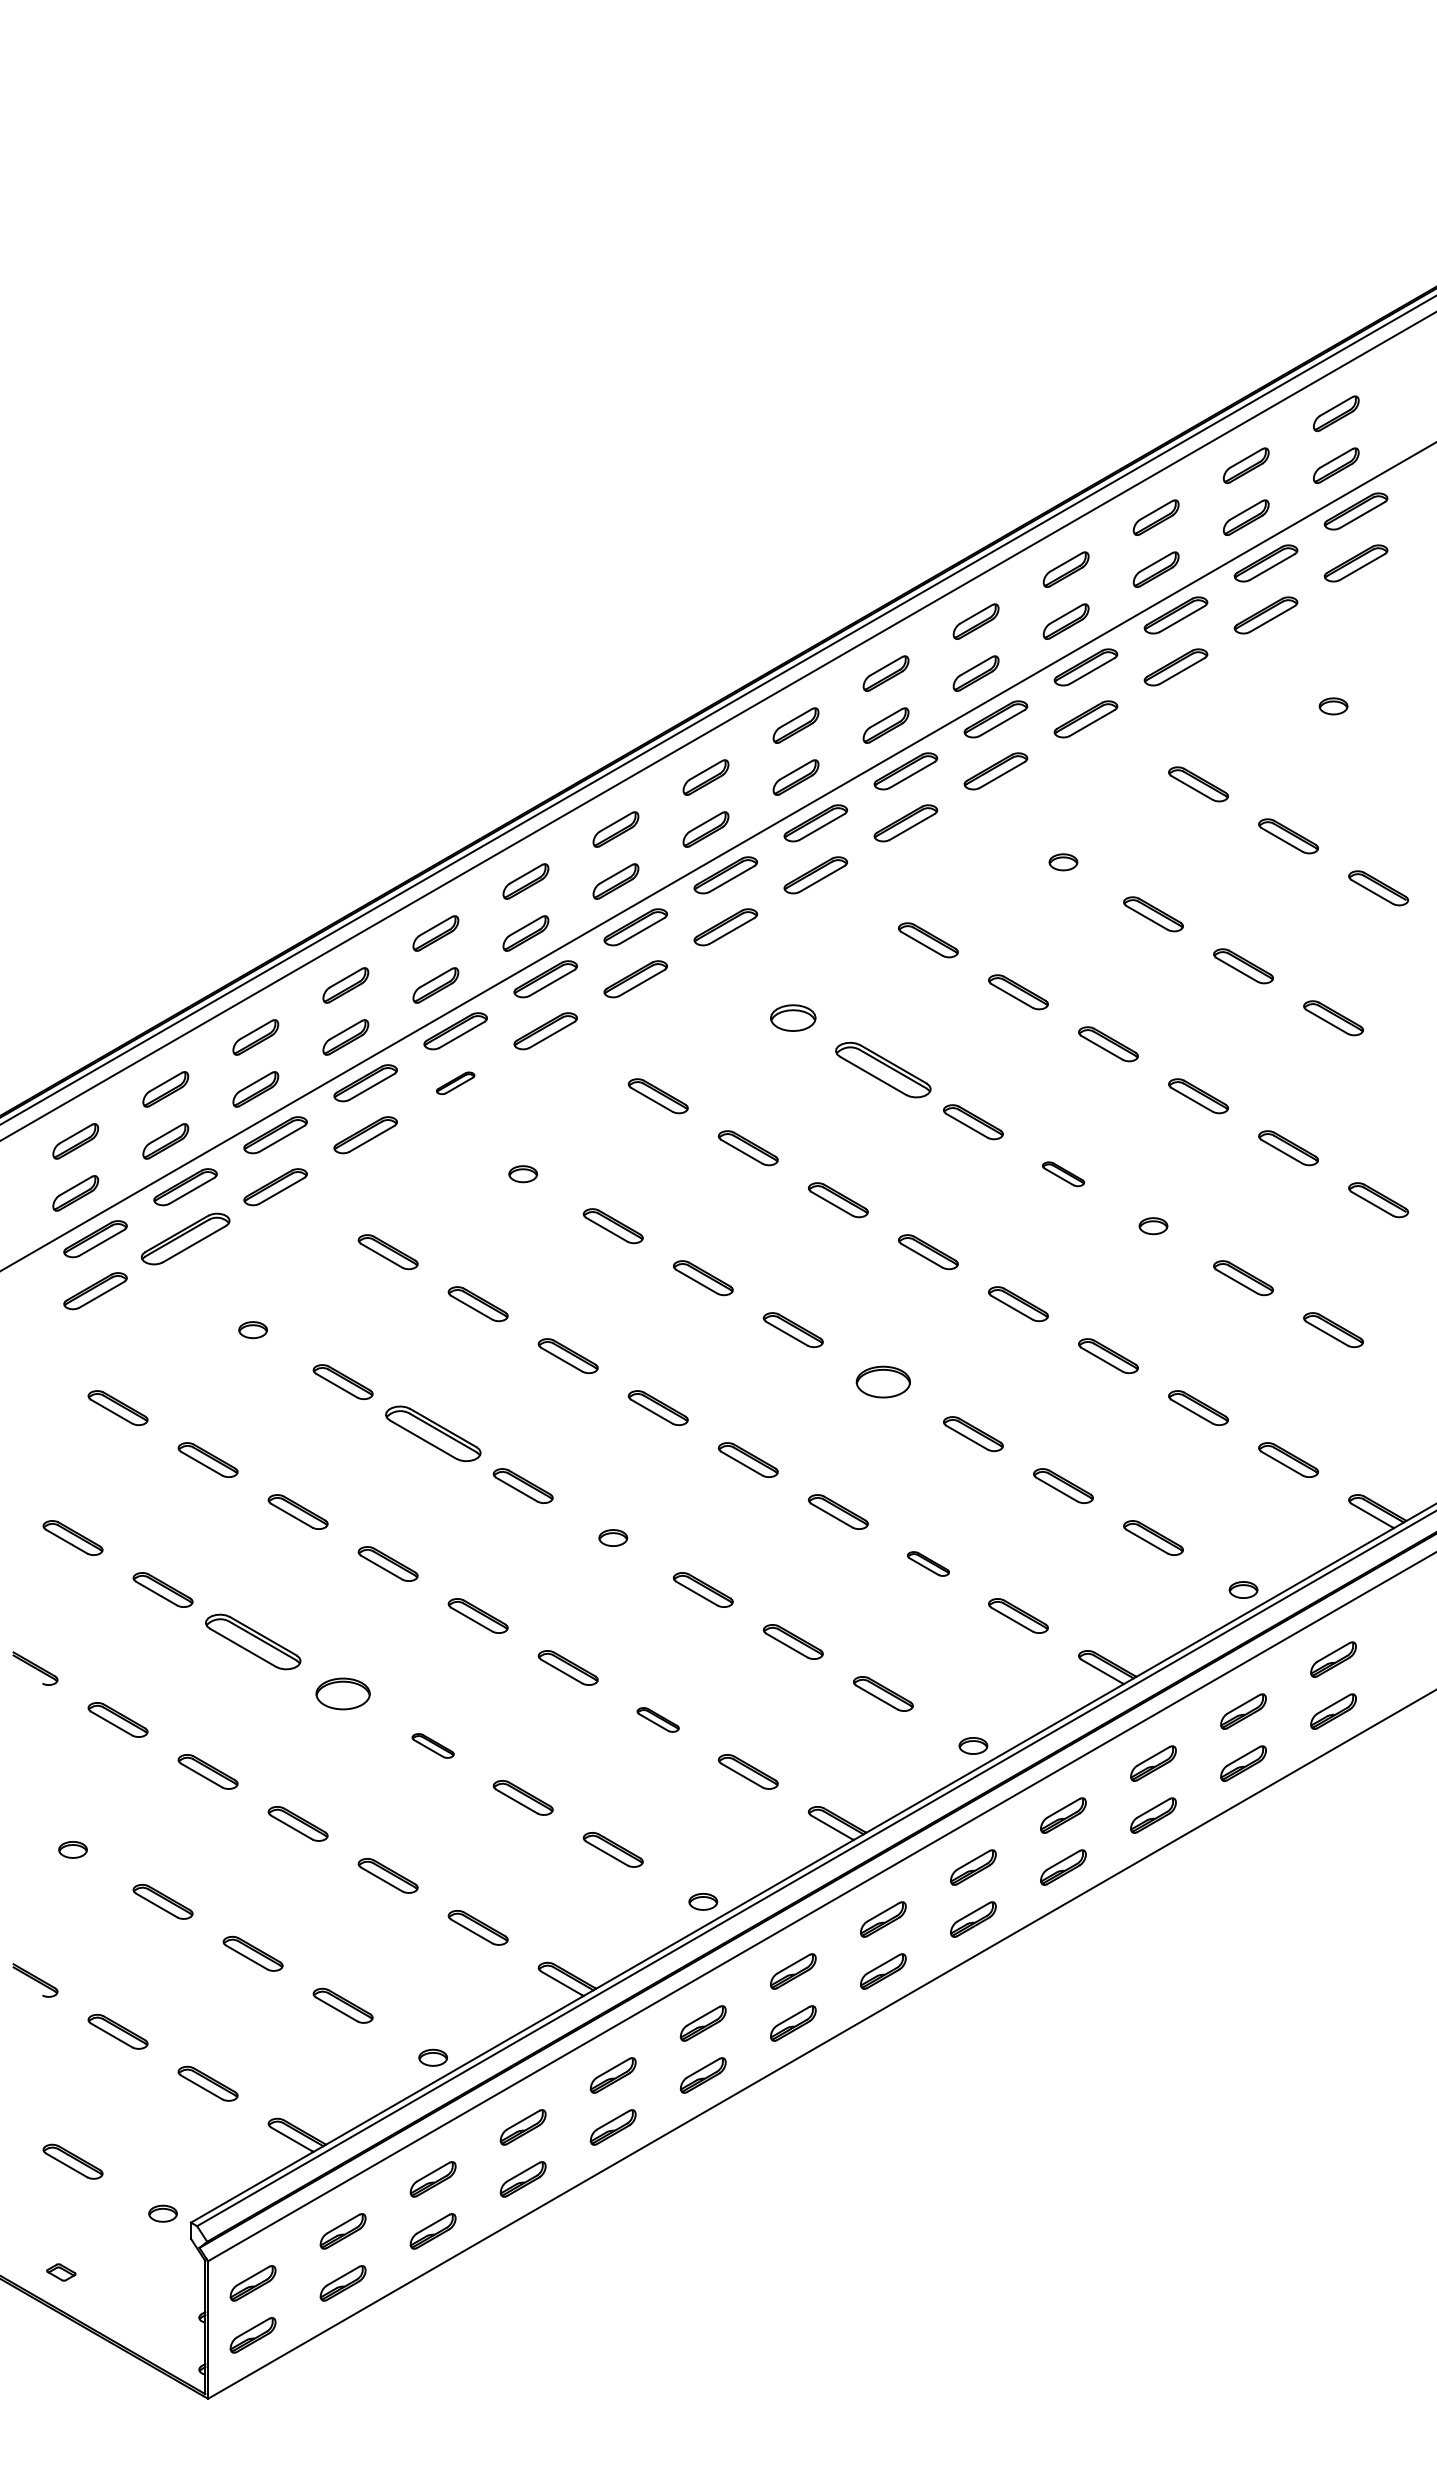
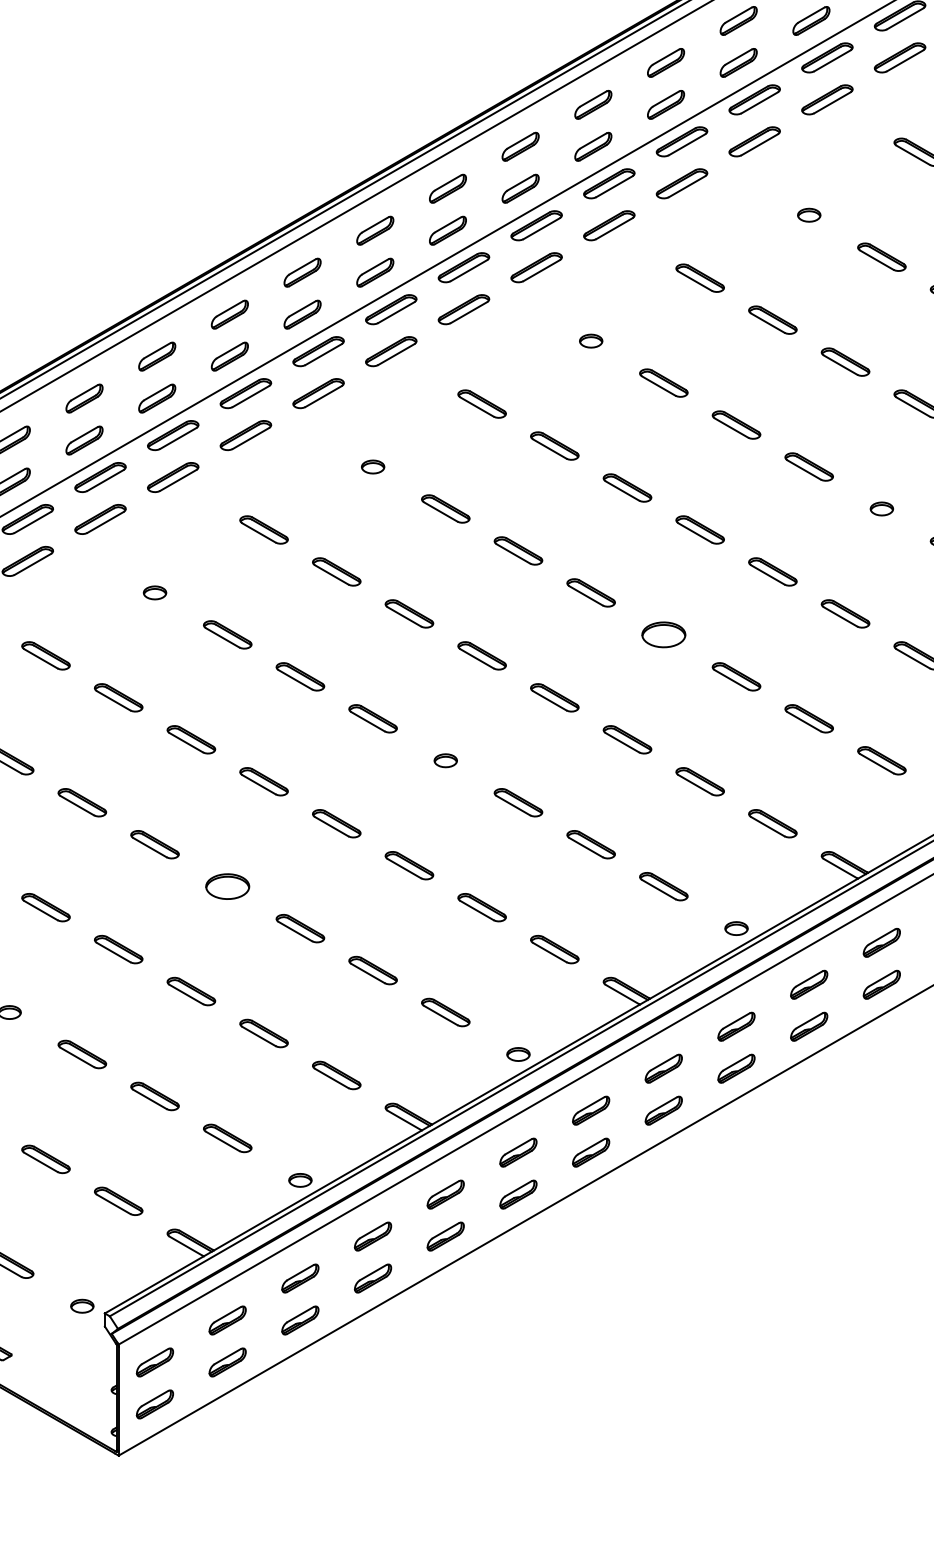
part: (793, 1018) -> (591, 341), size x0.62
part: (883, 1070) -> (663, 383), size x0.62
part: (455, 1083) -> (318, 393), size x1.67
part: (1063, 1174) -> (809, 467), size x1.43
part: (185, 1239) -> (100, 519), size x0.71
part: (432, 1434) -> (299, 677), size x0.62
part: (928, 1563) -> (700, 781), size x1.43
part: (252, 1641) -> (154, 844), size x0.62
part: (657, 1719) -> (481, 907), size x1.43
part: (432, 1745) -> (299, 928), size x1.43

